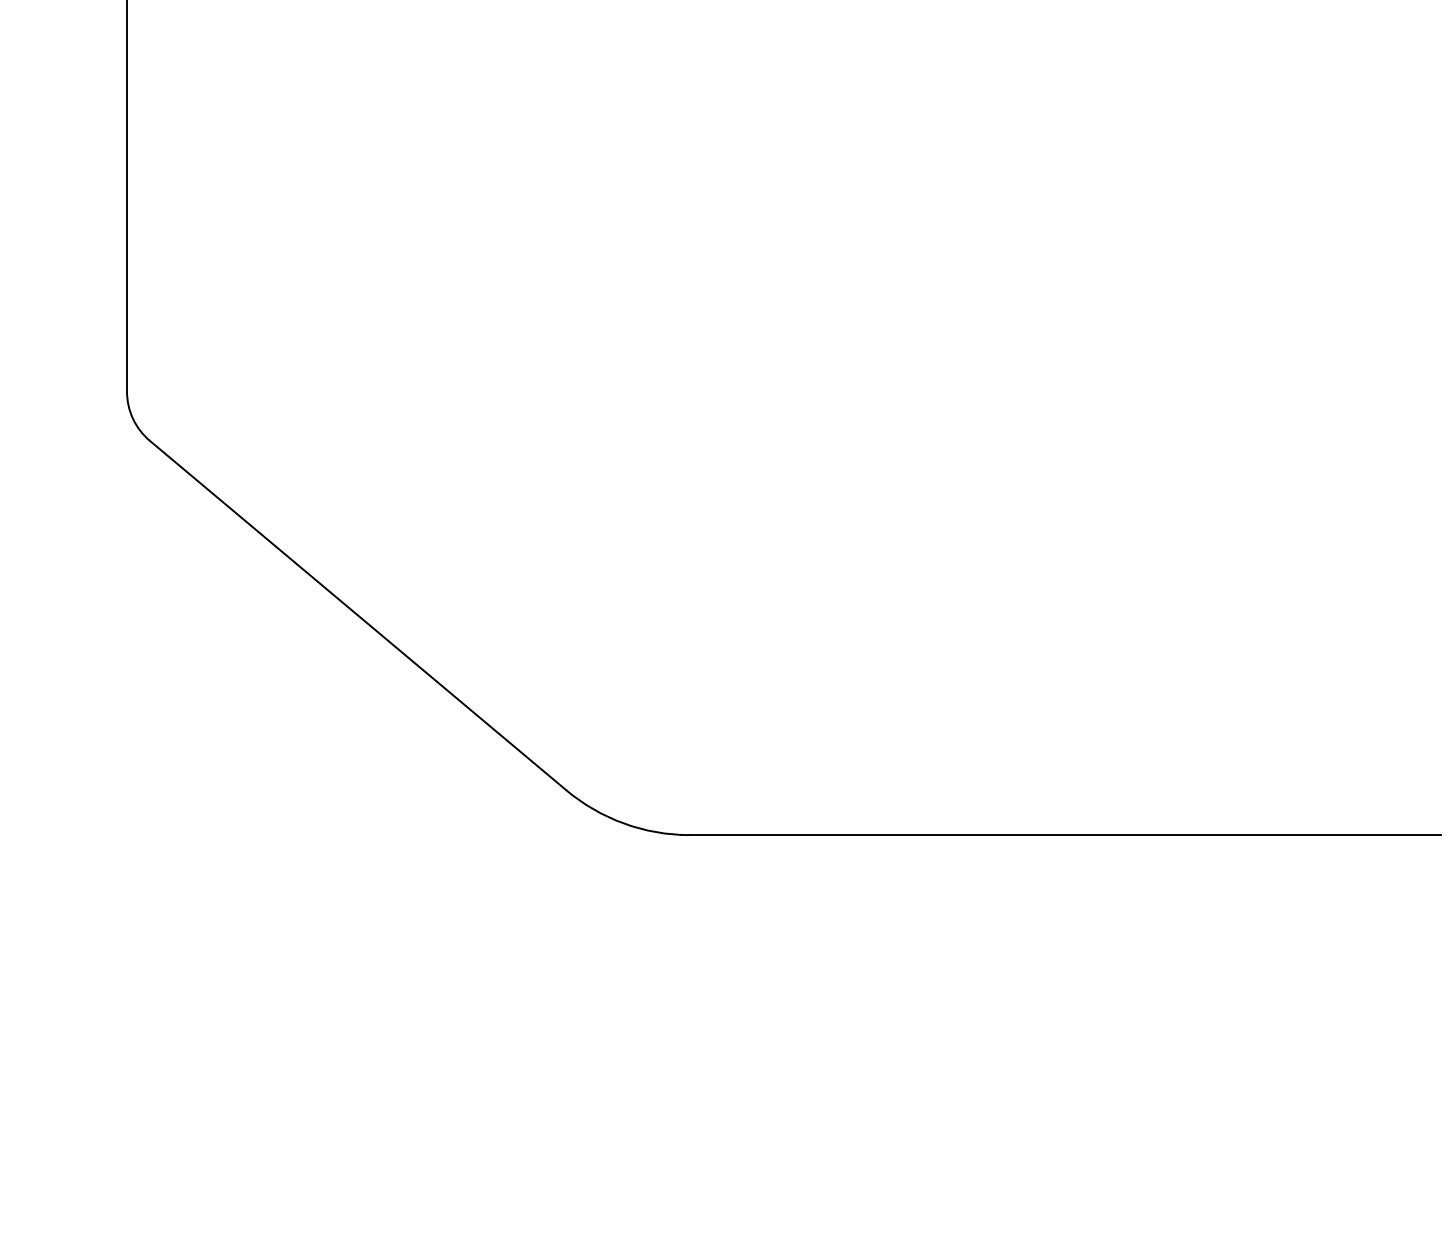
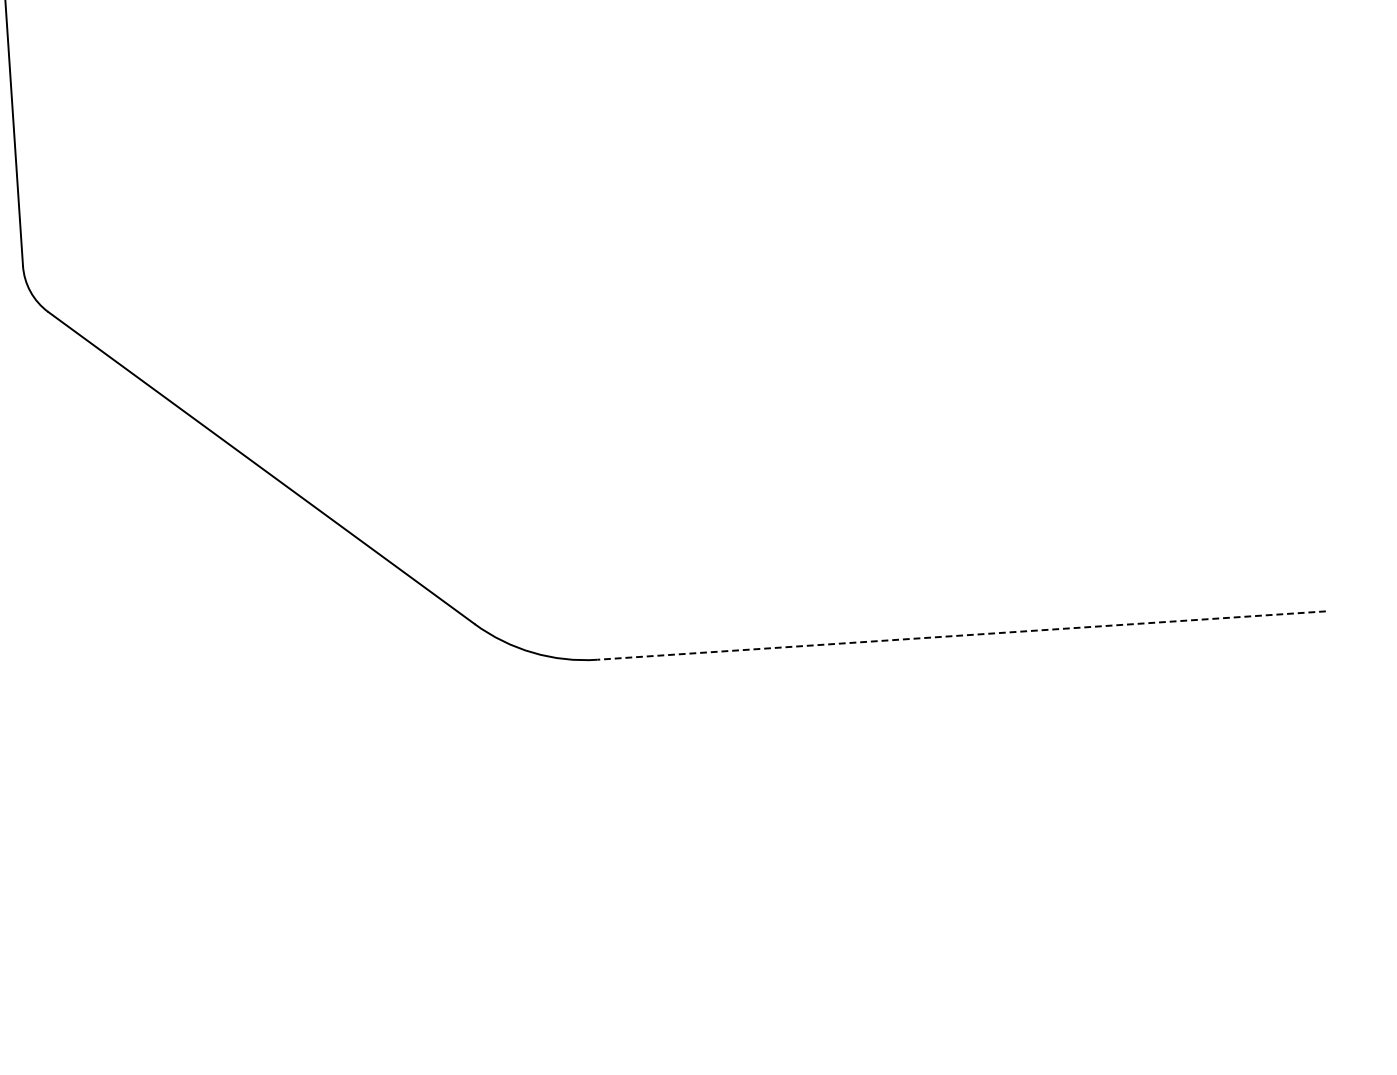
line: (1064, 835) -> (961, 635), solid -> dashed

